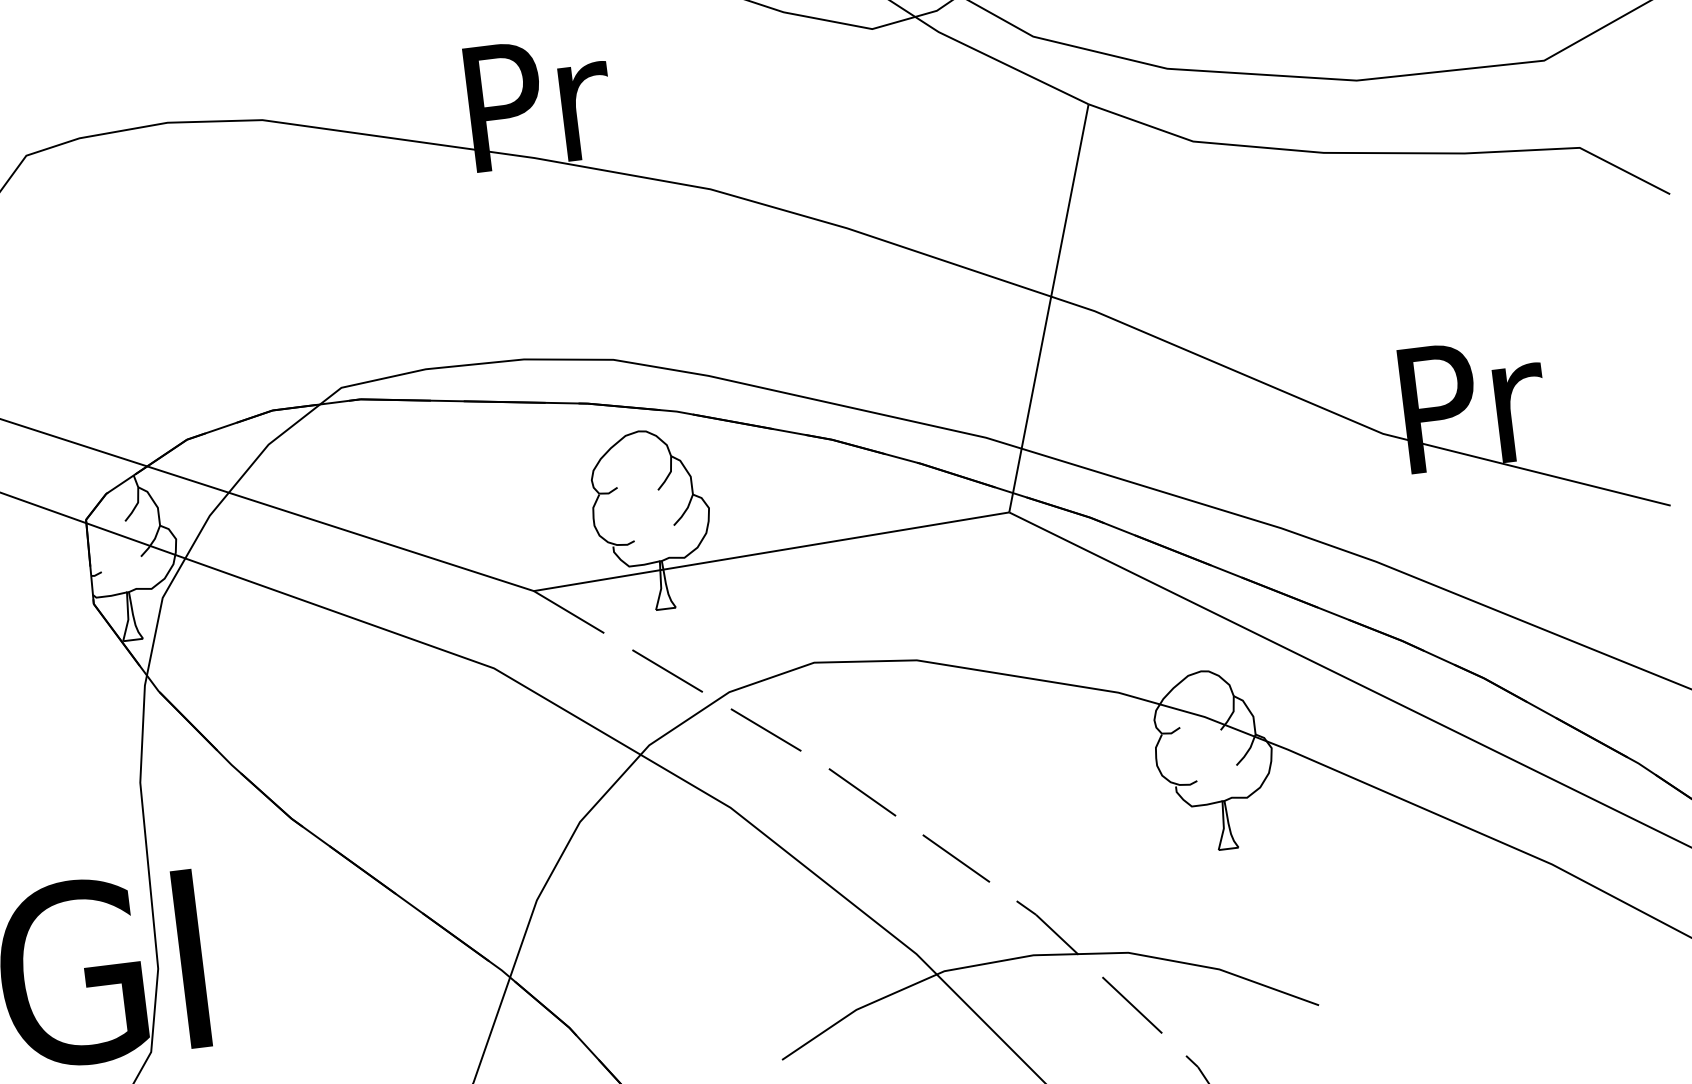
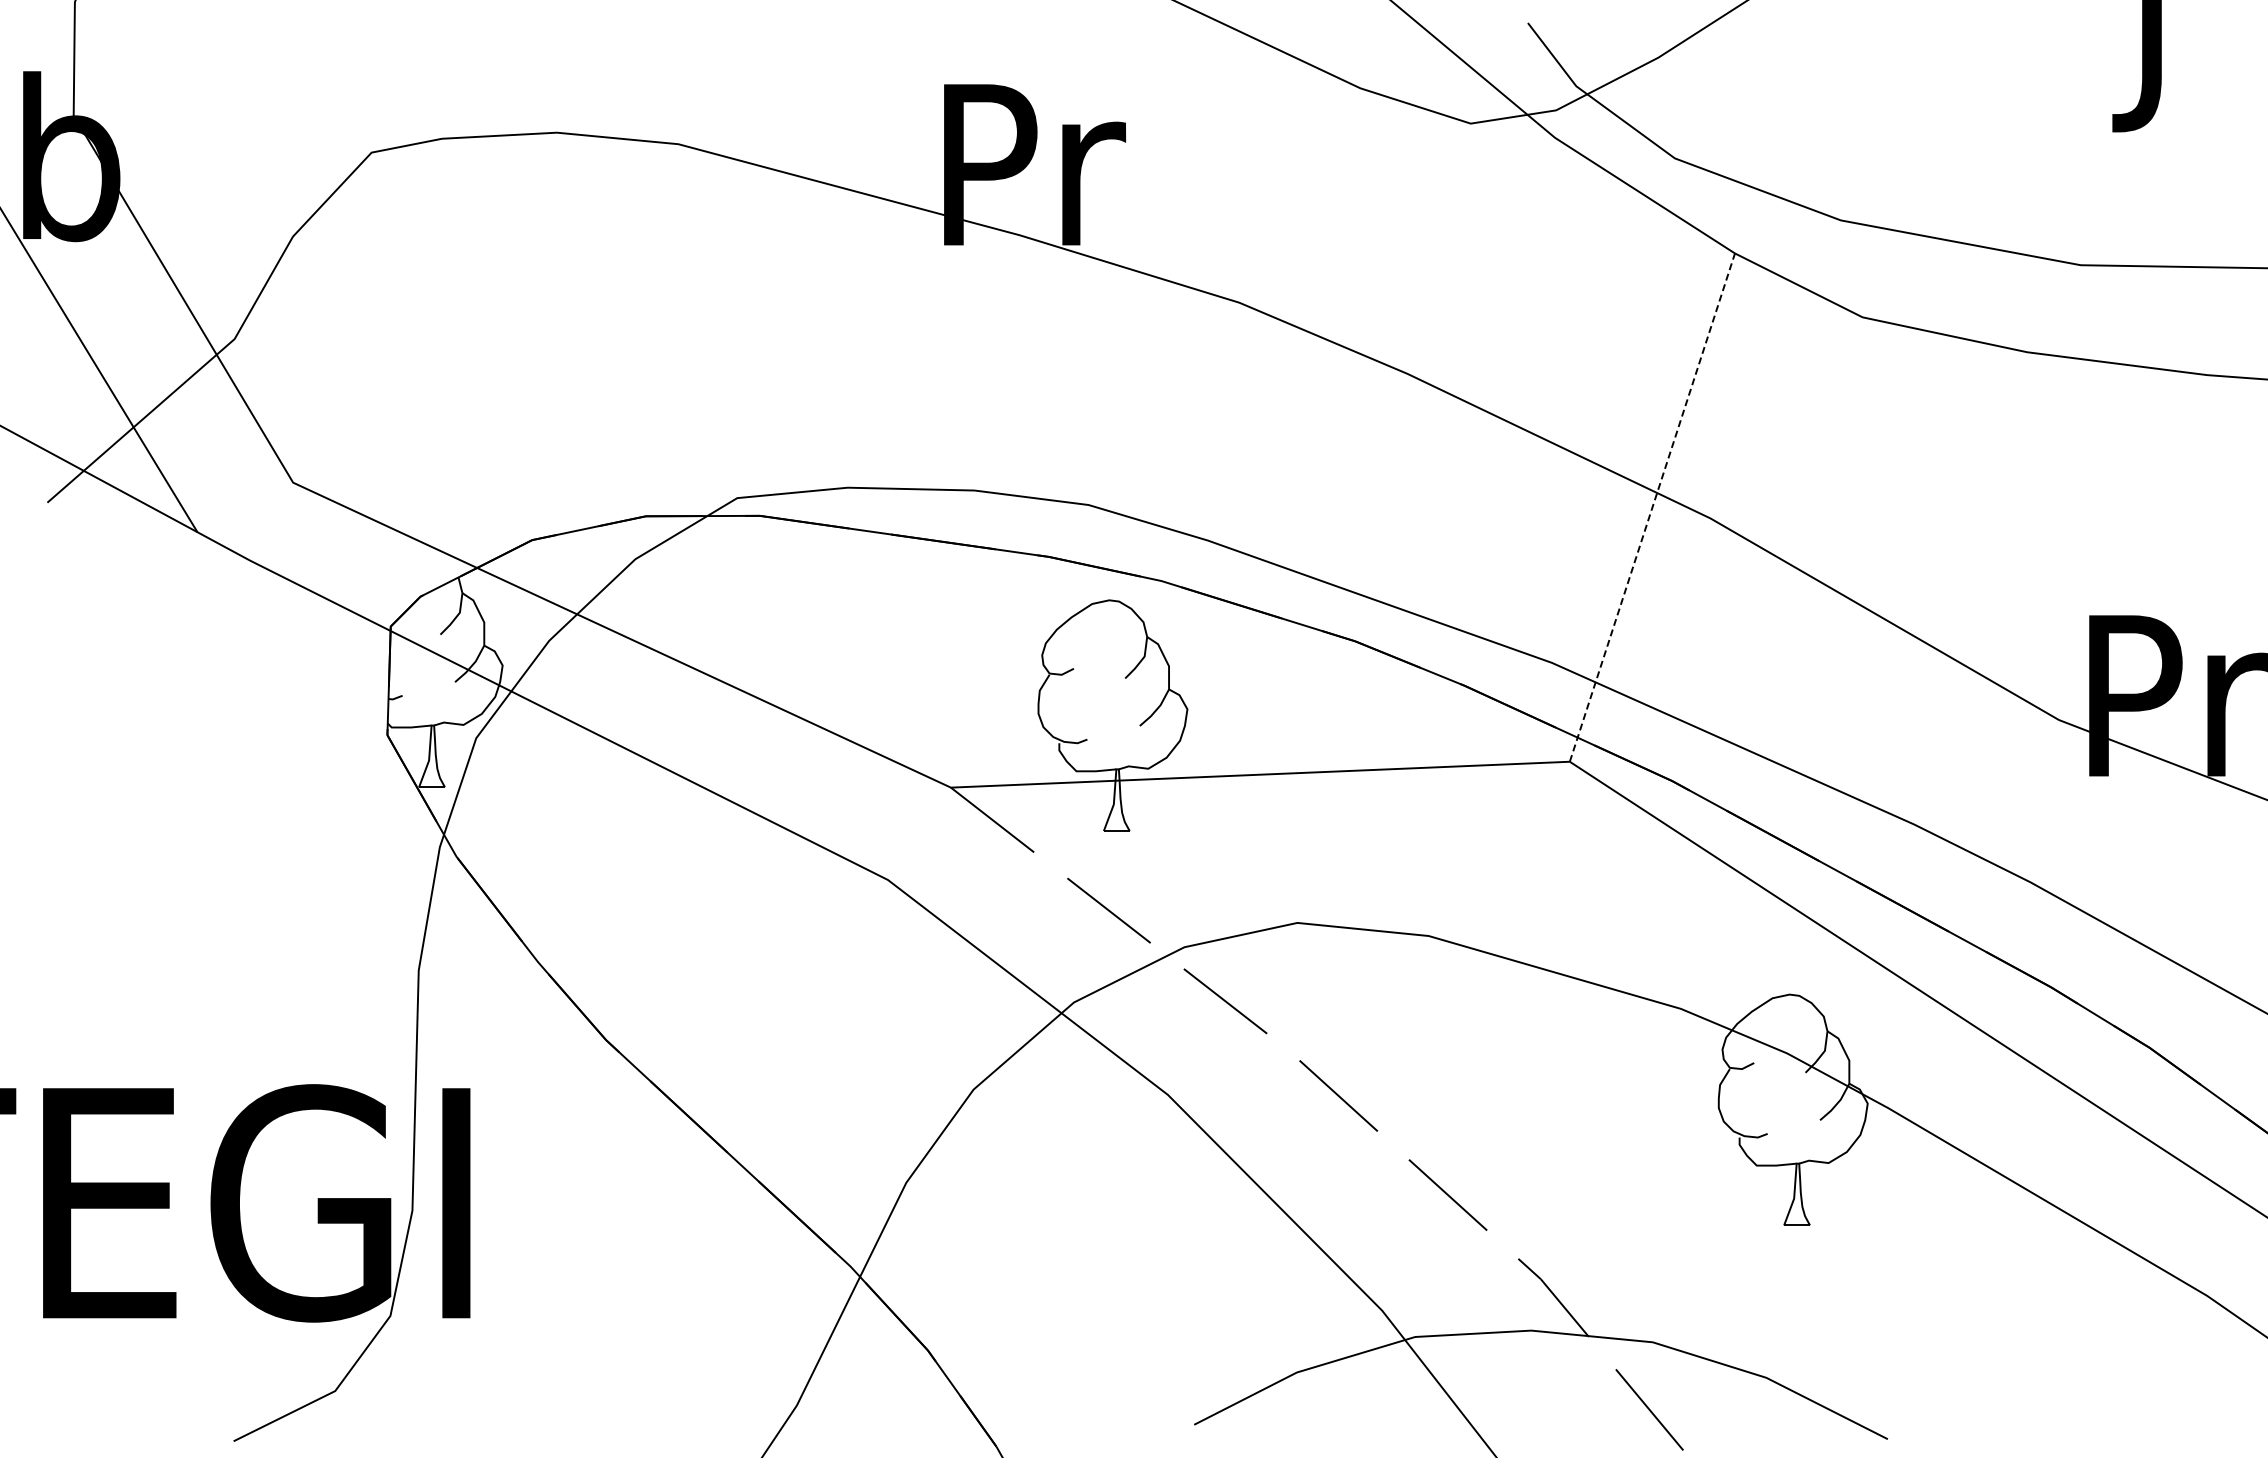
line: (1048, 308) -> (1652, 507), solid -> dashed

